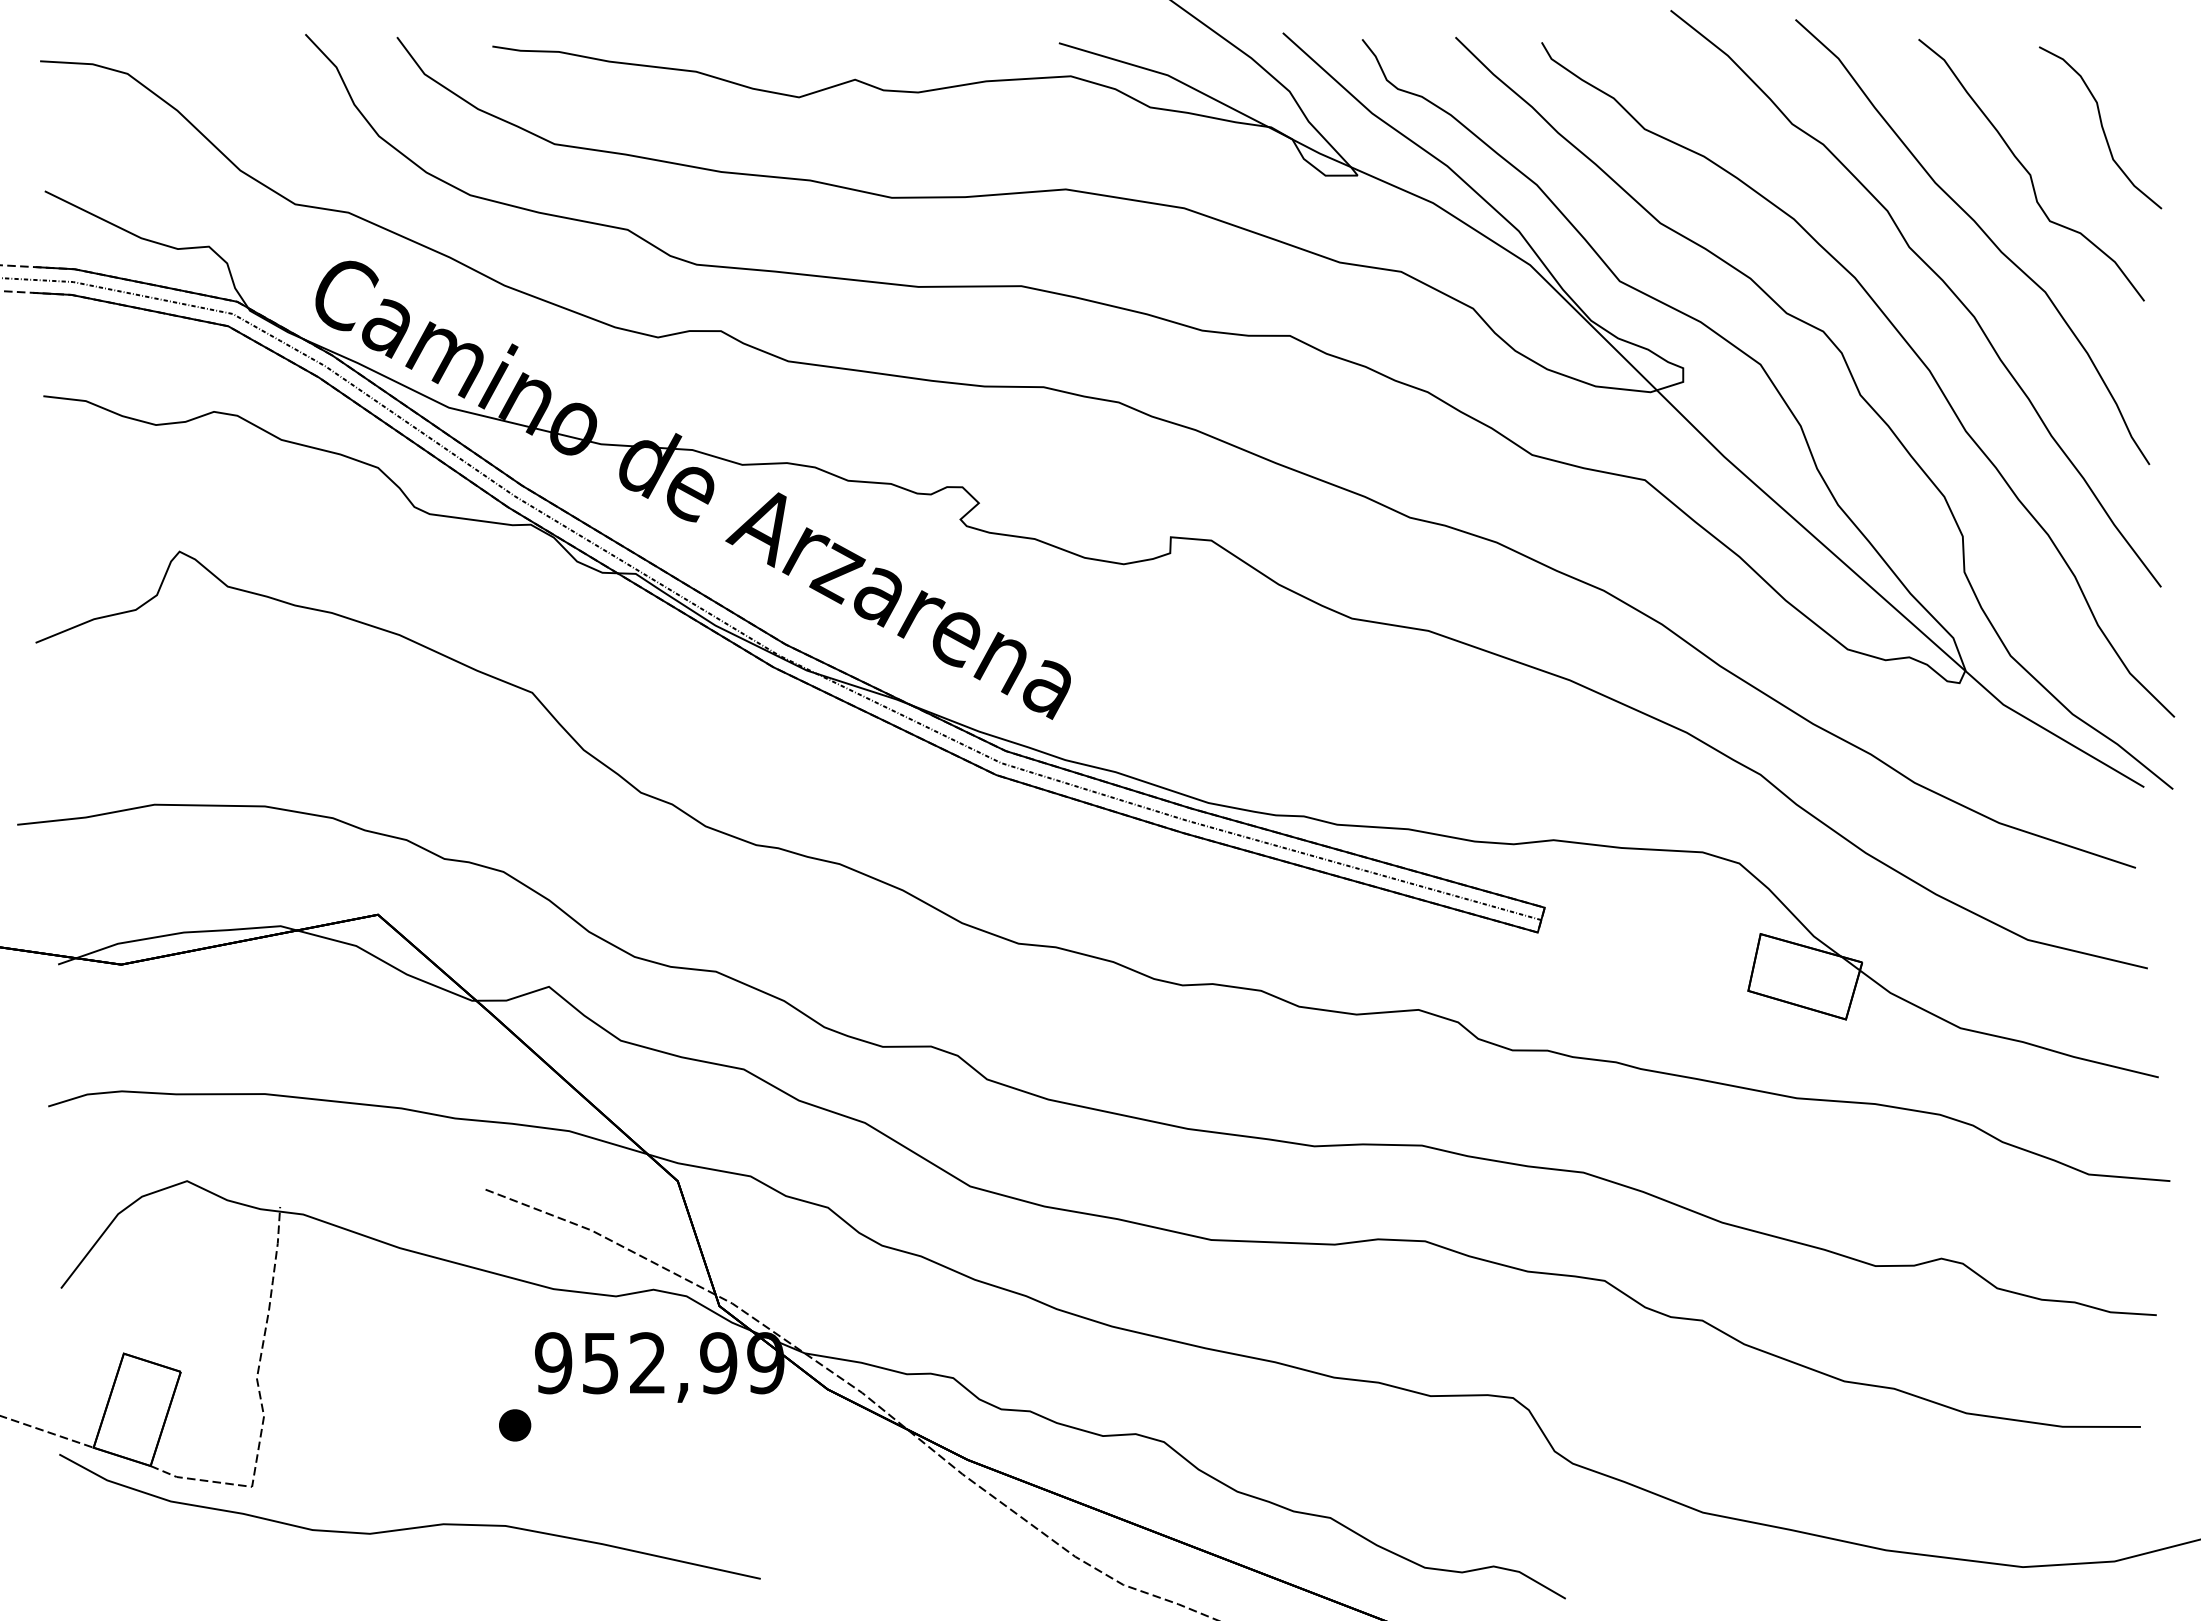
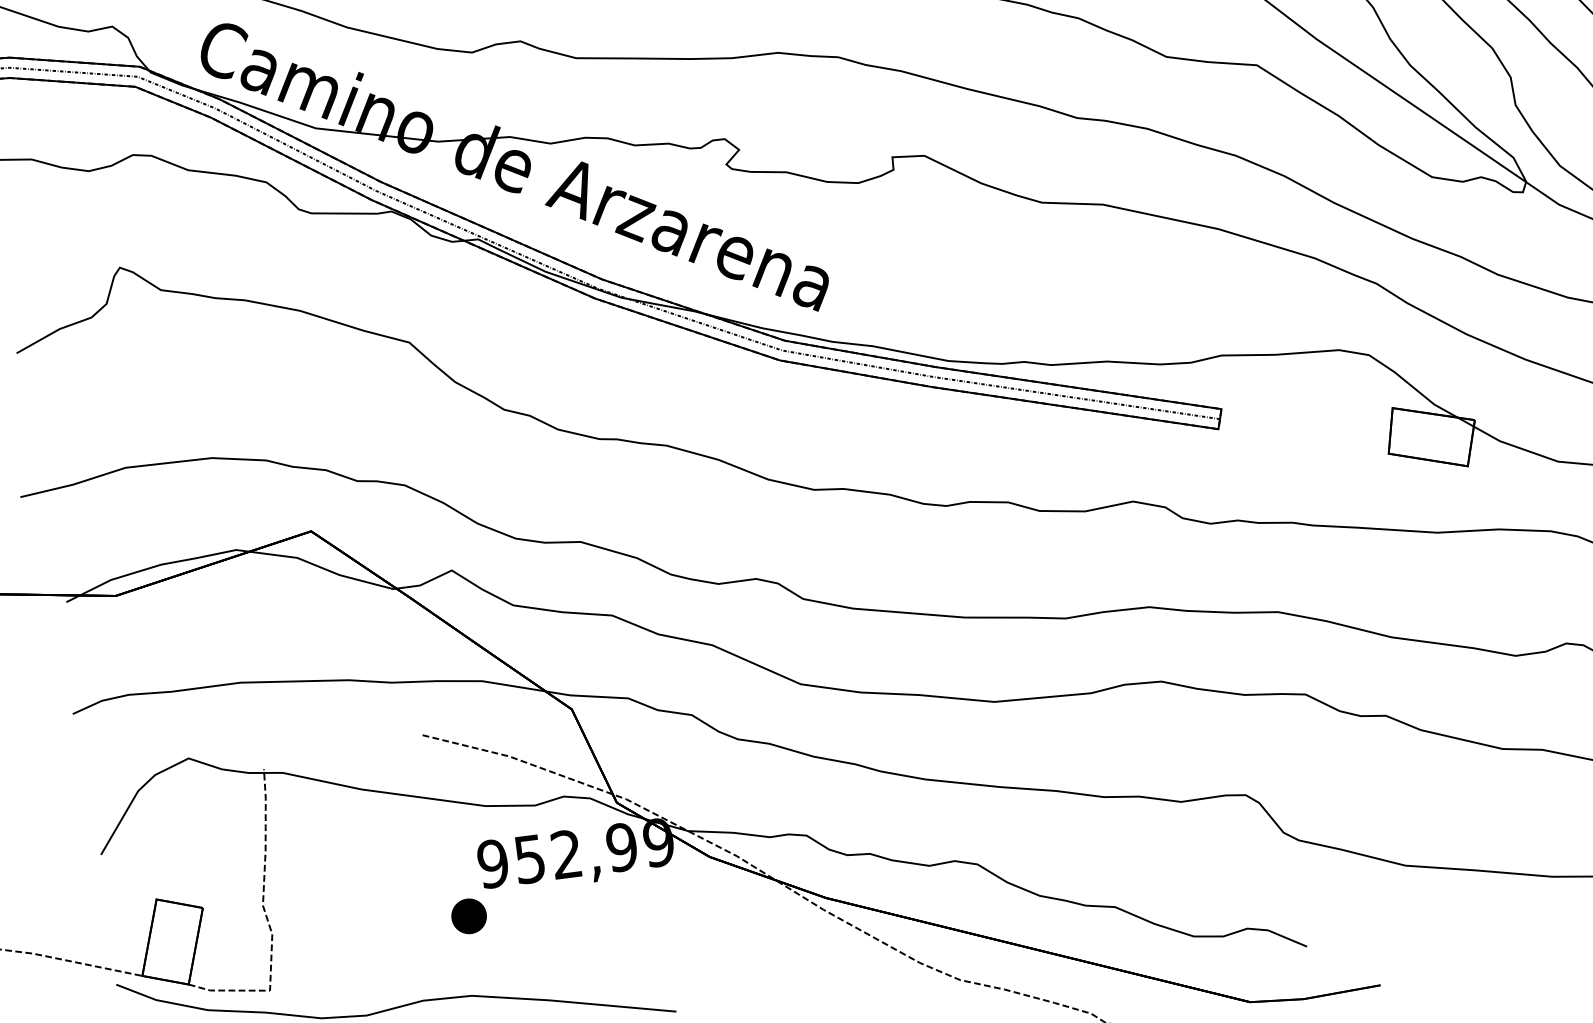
part: (515, 1425) -> (469, 916), size x1.4

